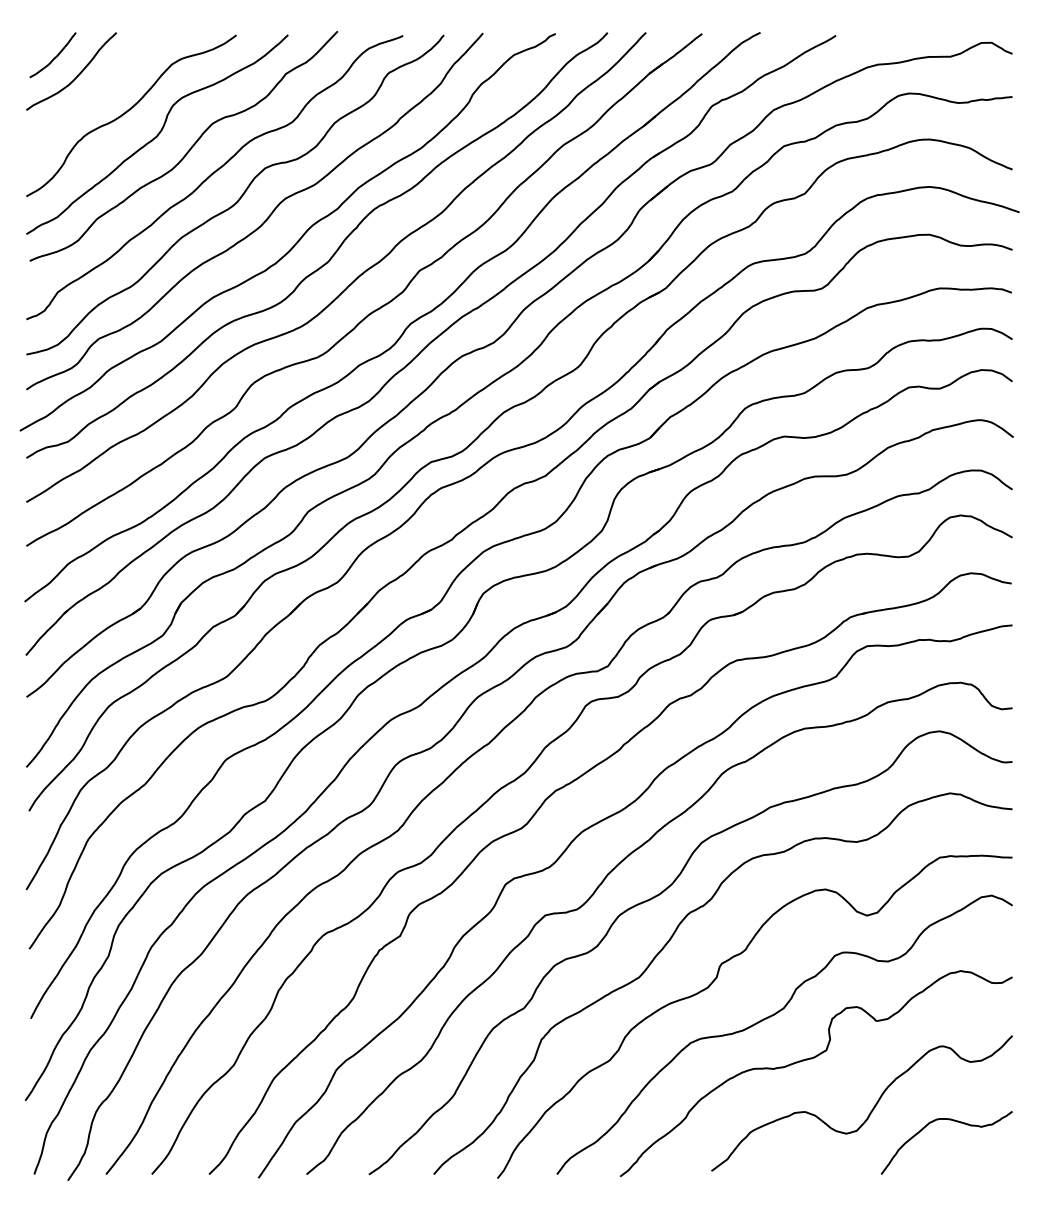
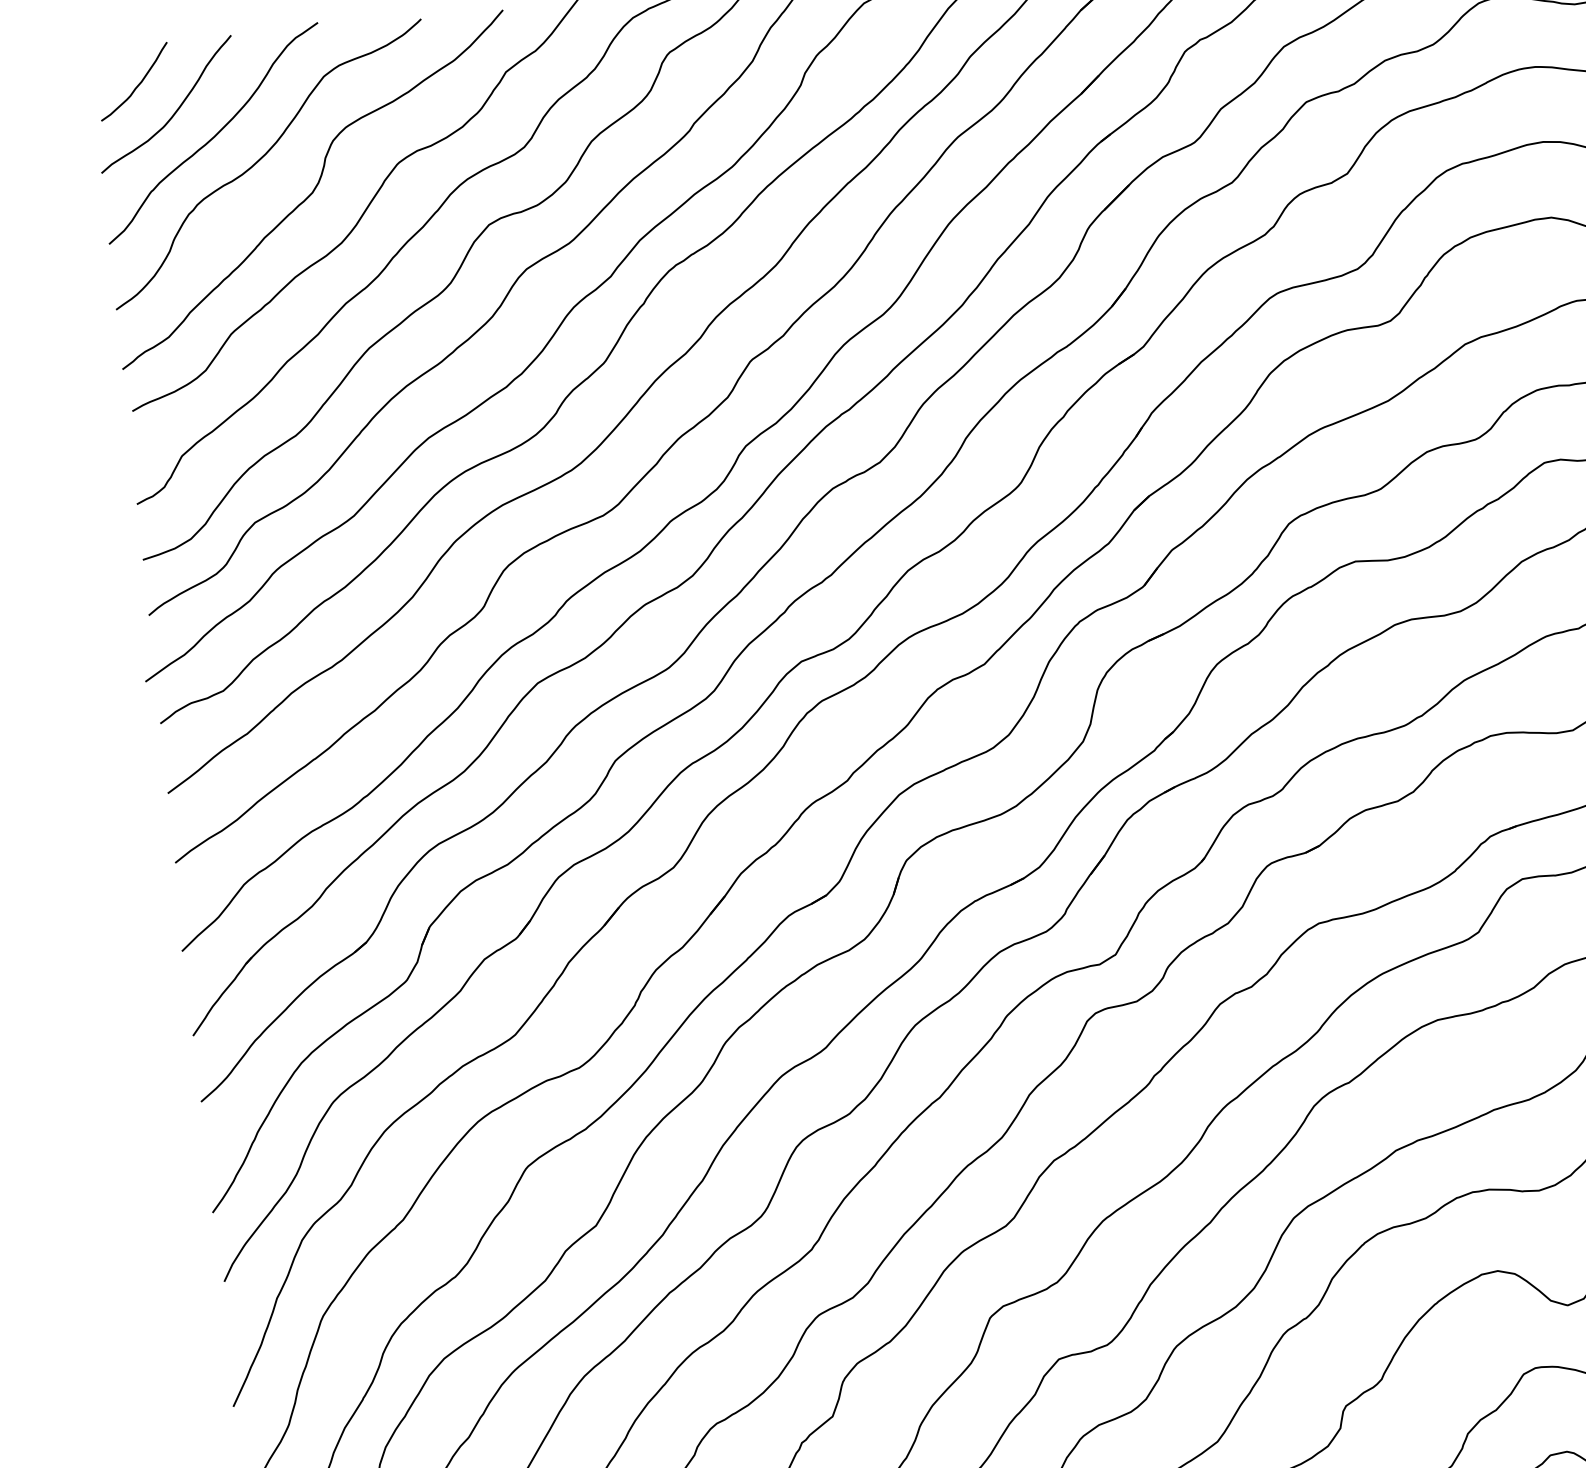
curve: (99, 93) -> (214, 134), added

